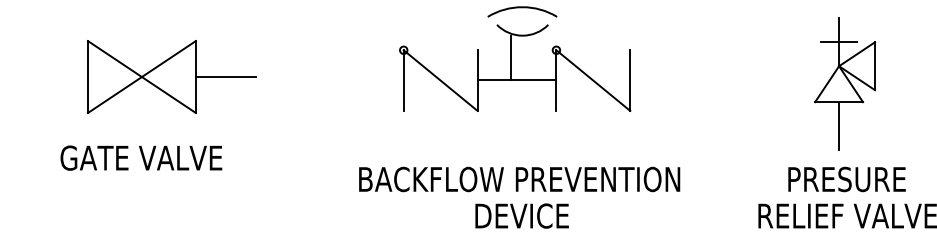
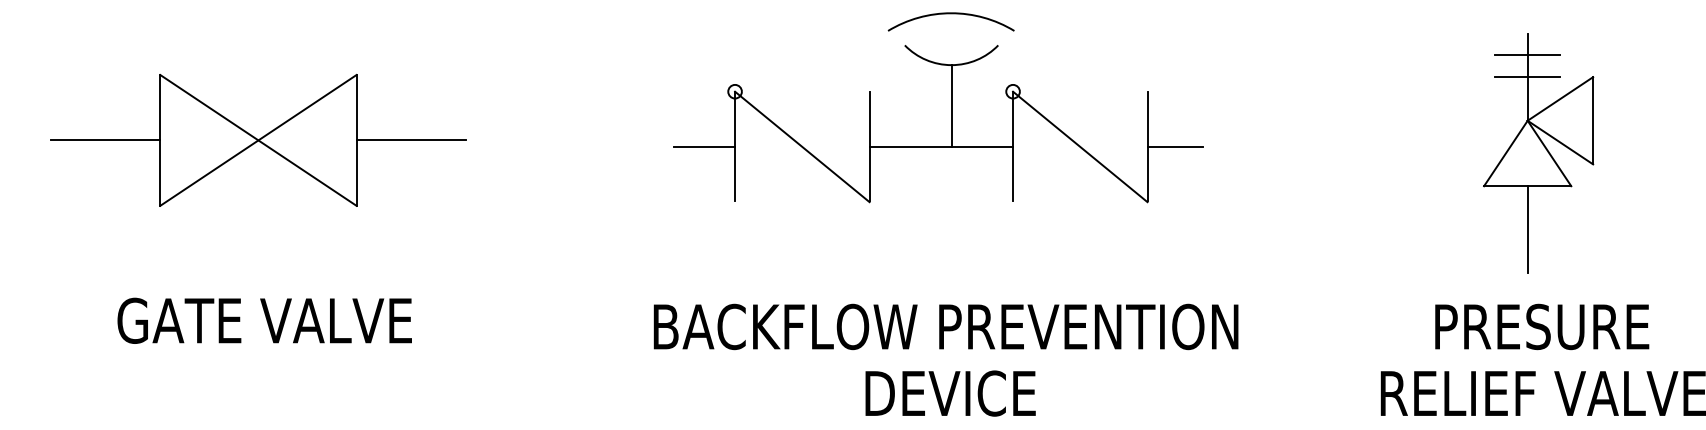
line: (839, 30) -> (1528, 55), added
line: (510, 57) -> (951, 104), moved
line: (58, 77) -> (106, 141), added
line: (386, 80) -> (703, 146), added
line: (645, 80) -> (1175, 146), added
text: (141, 157) -> (264, 319), moved

